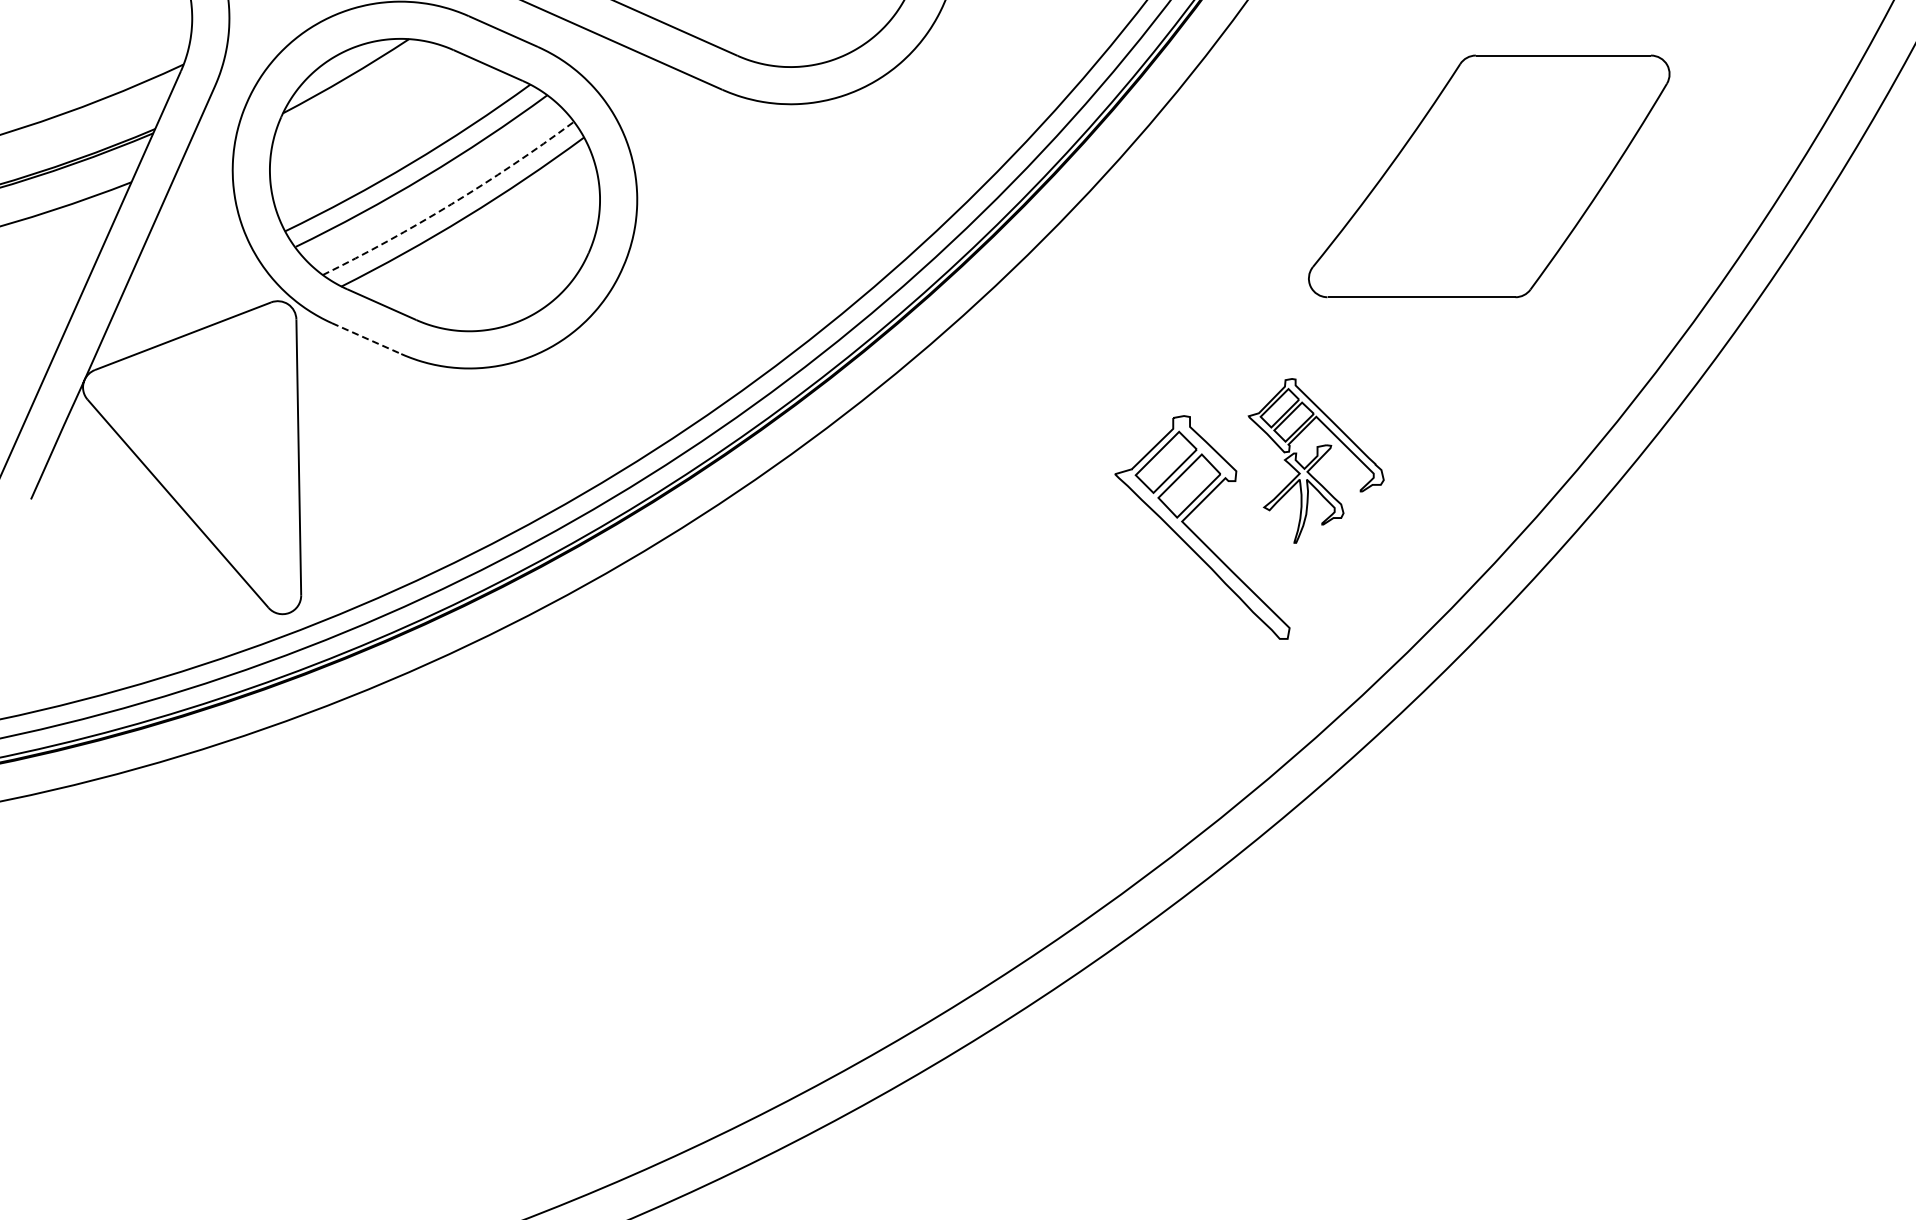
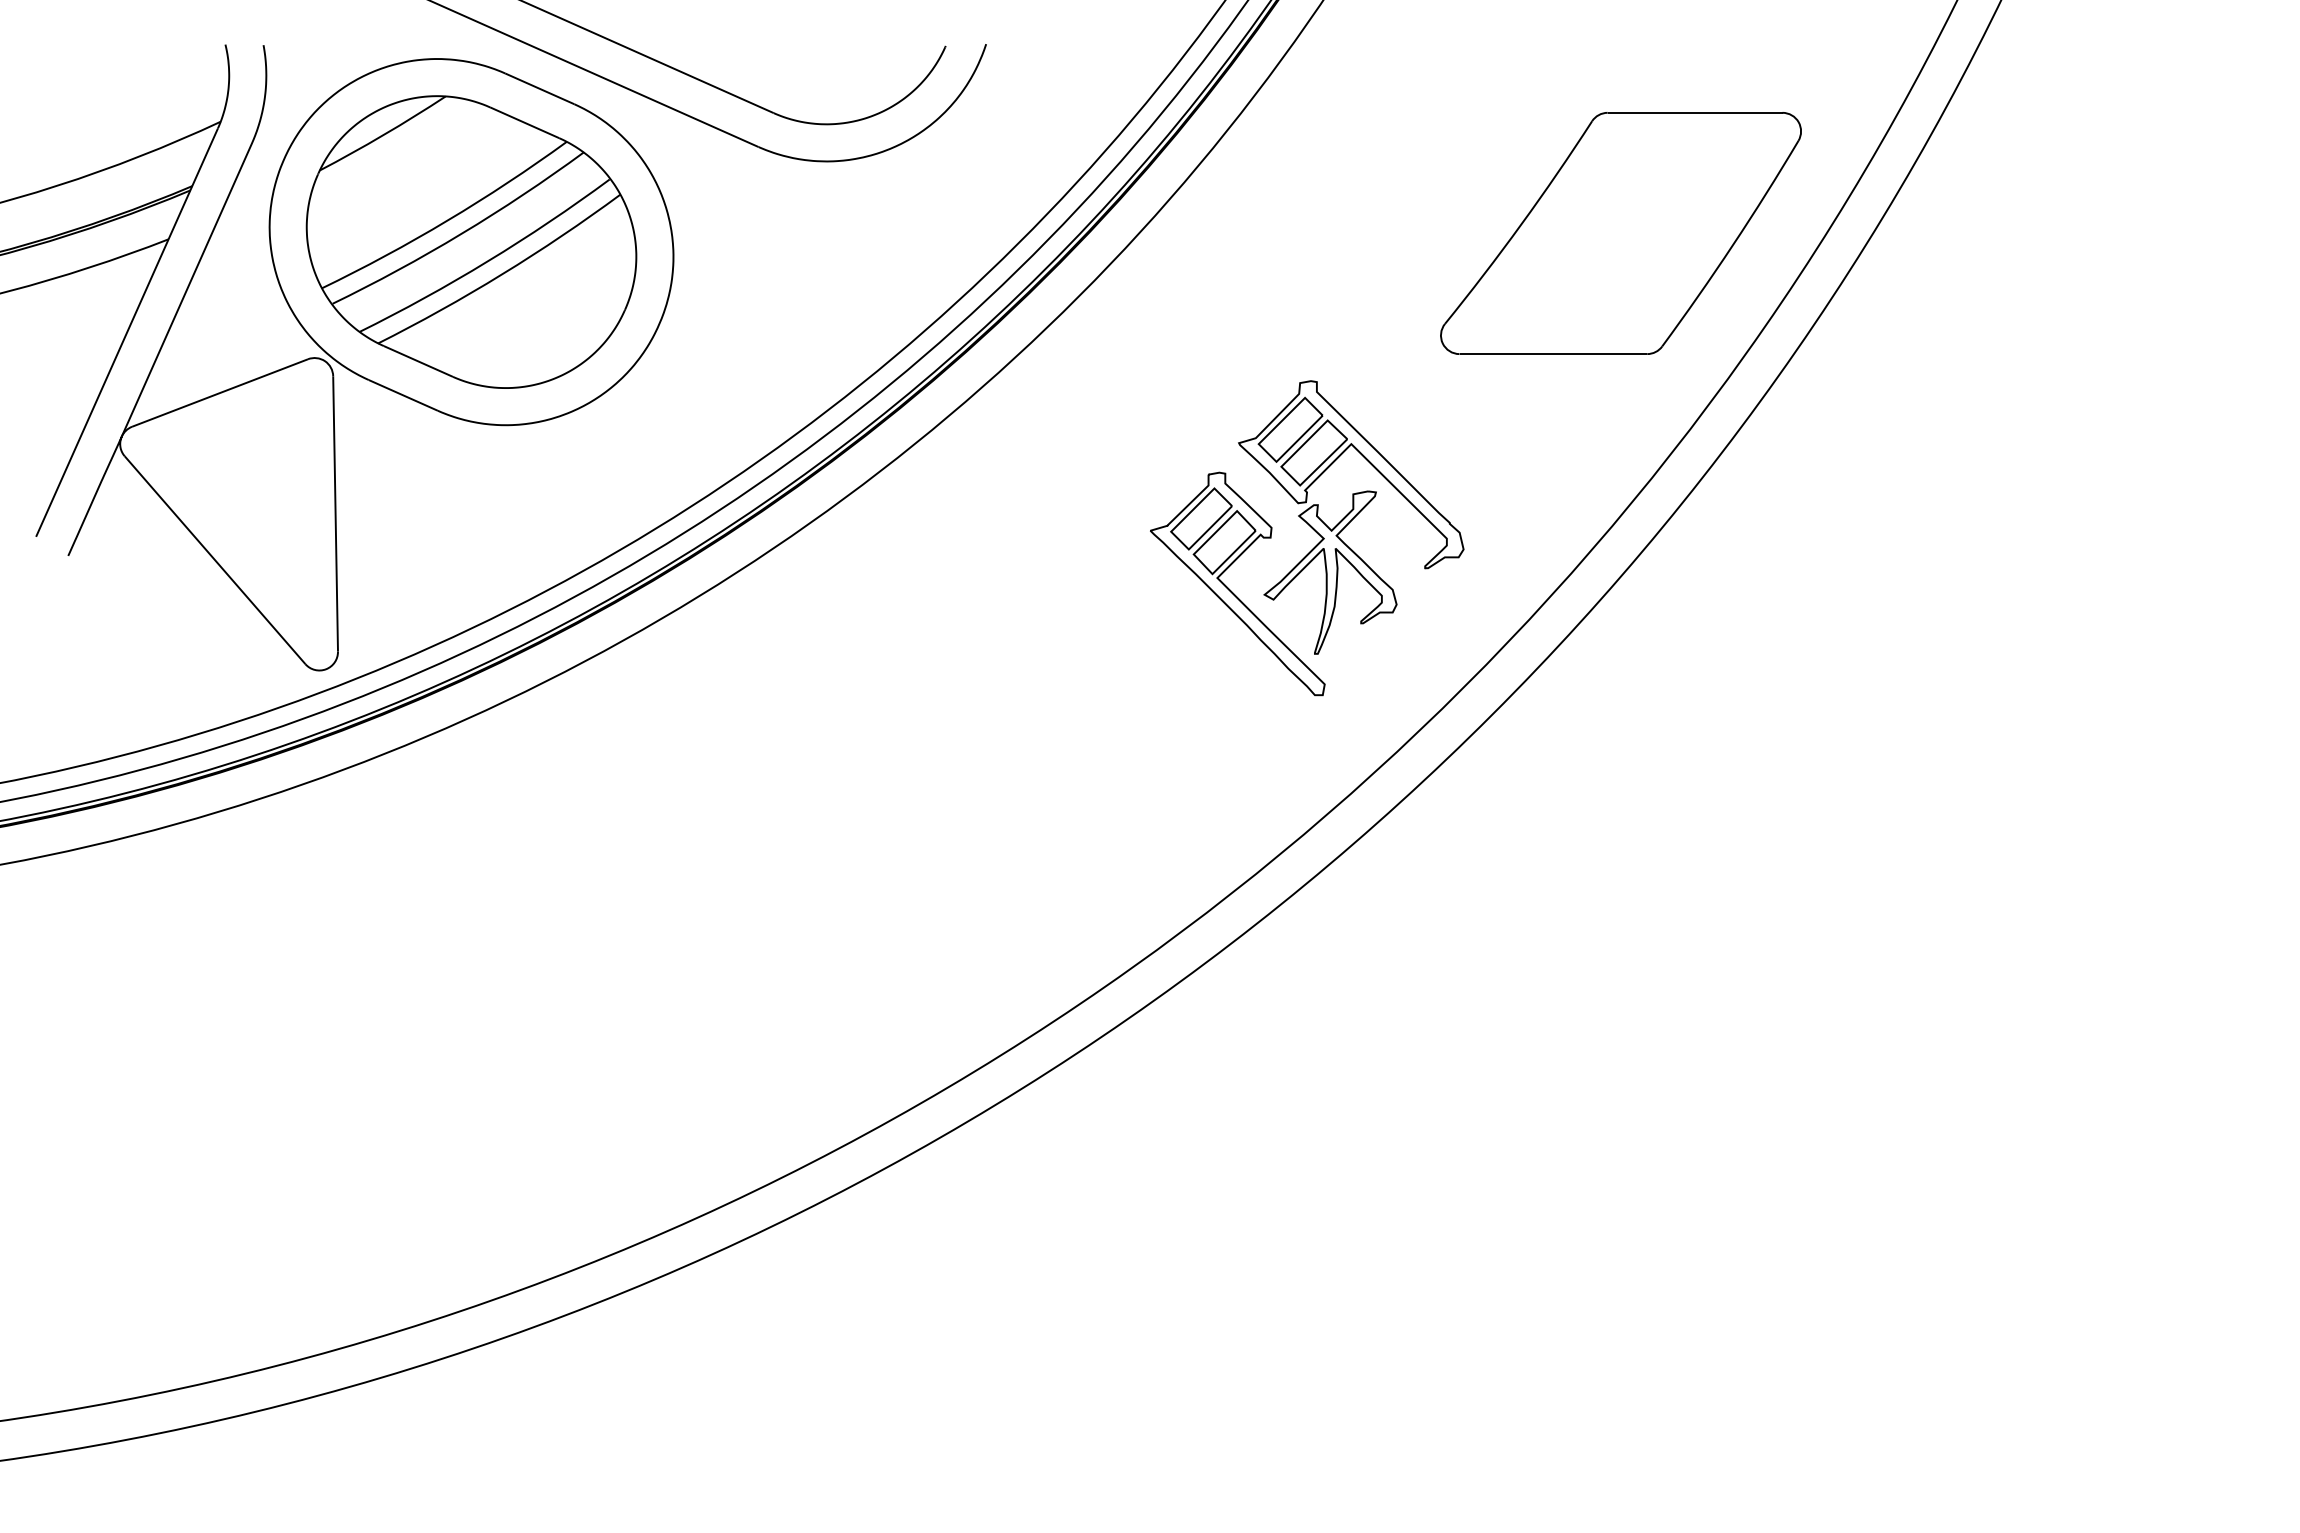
part: (1488, 176) -> (1620, 233), moved
arc: (451, 204) -> (488, 261), dashed -> solid
line: (366, 338) -> (403, 395), dashed -> solid
part: (1316, 460) -> (1351, 517), size x1.67

